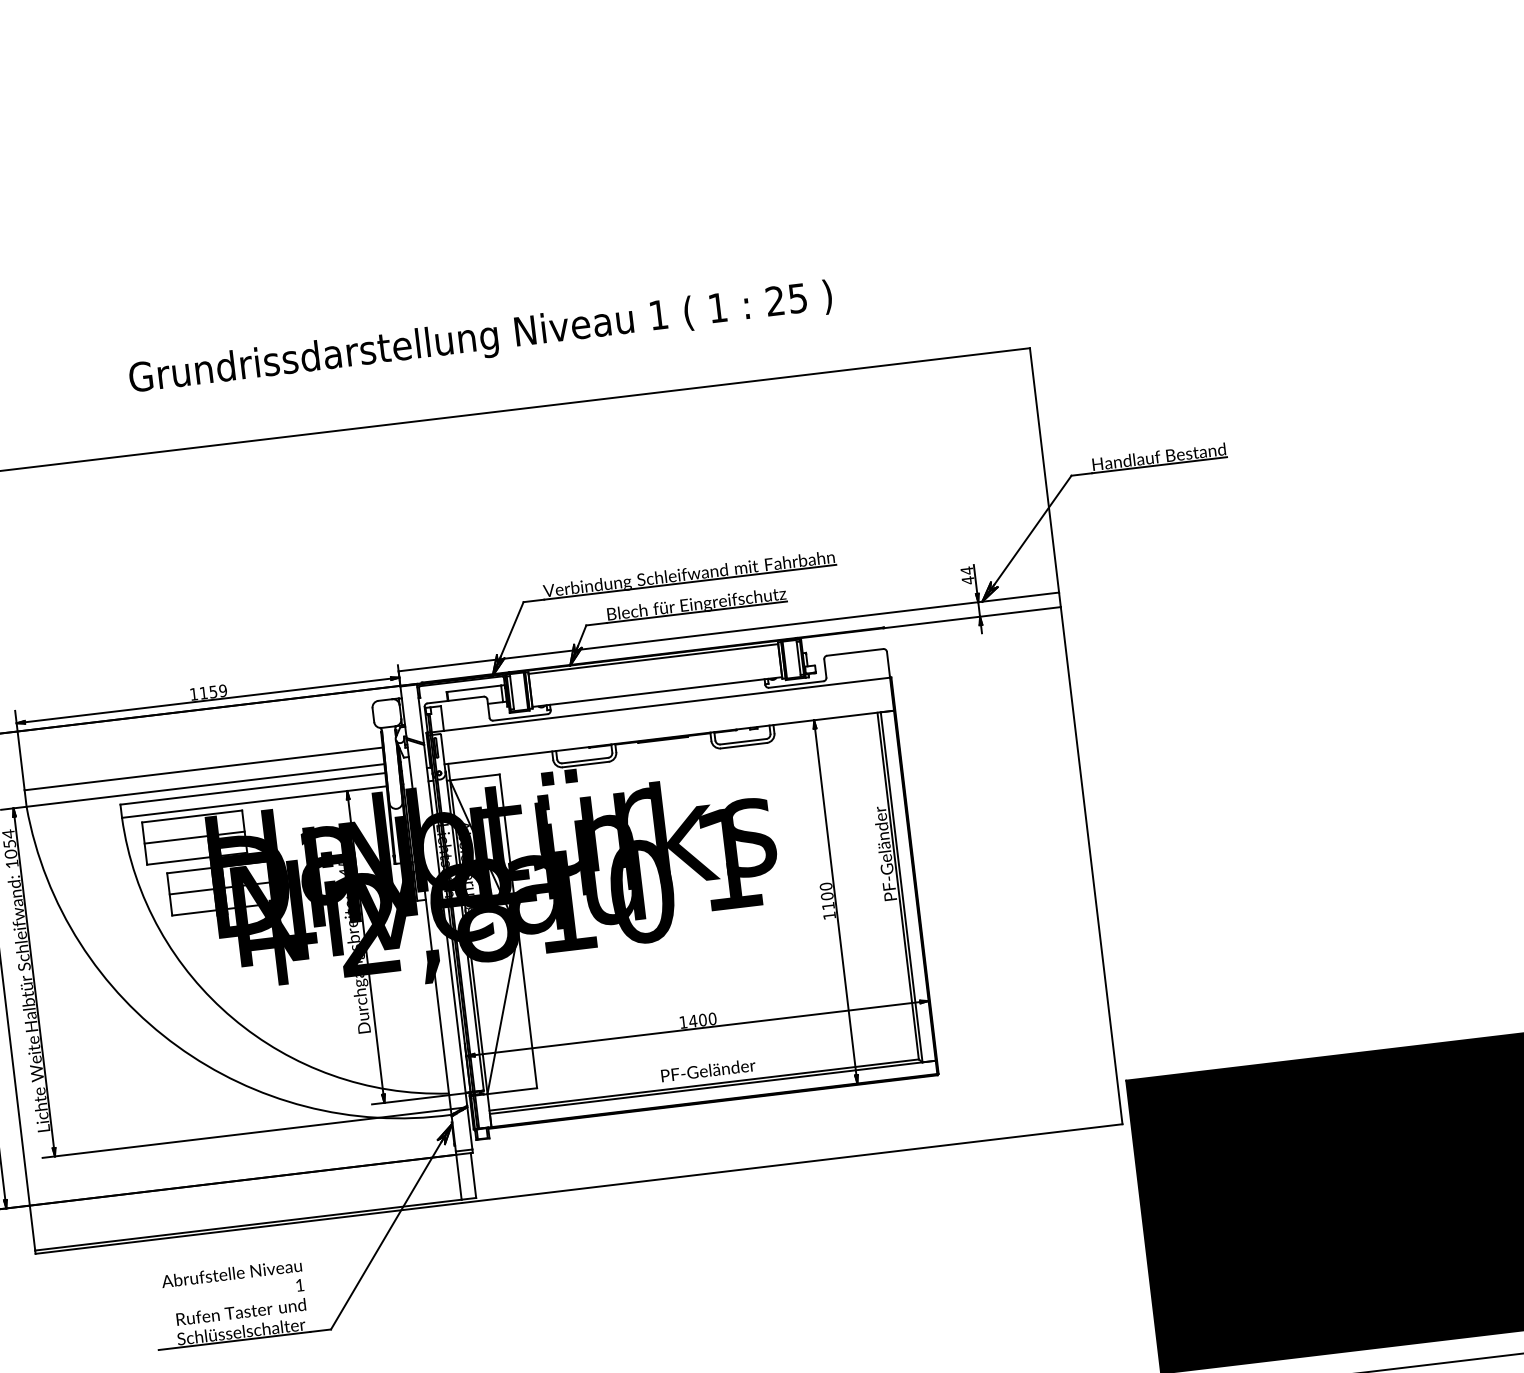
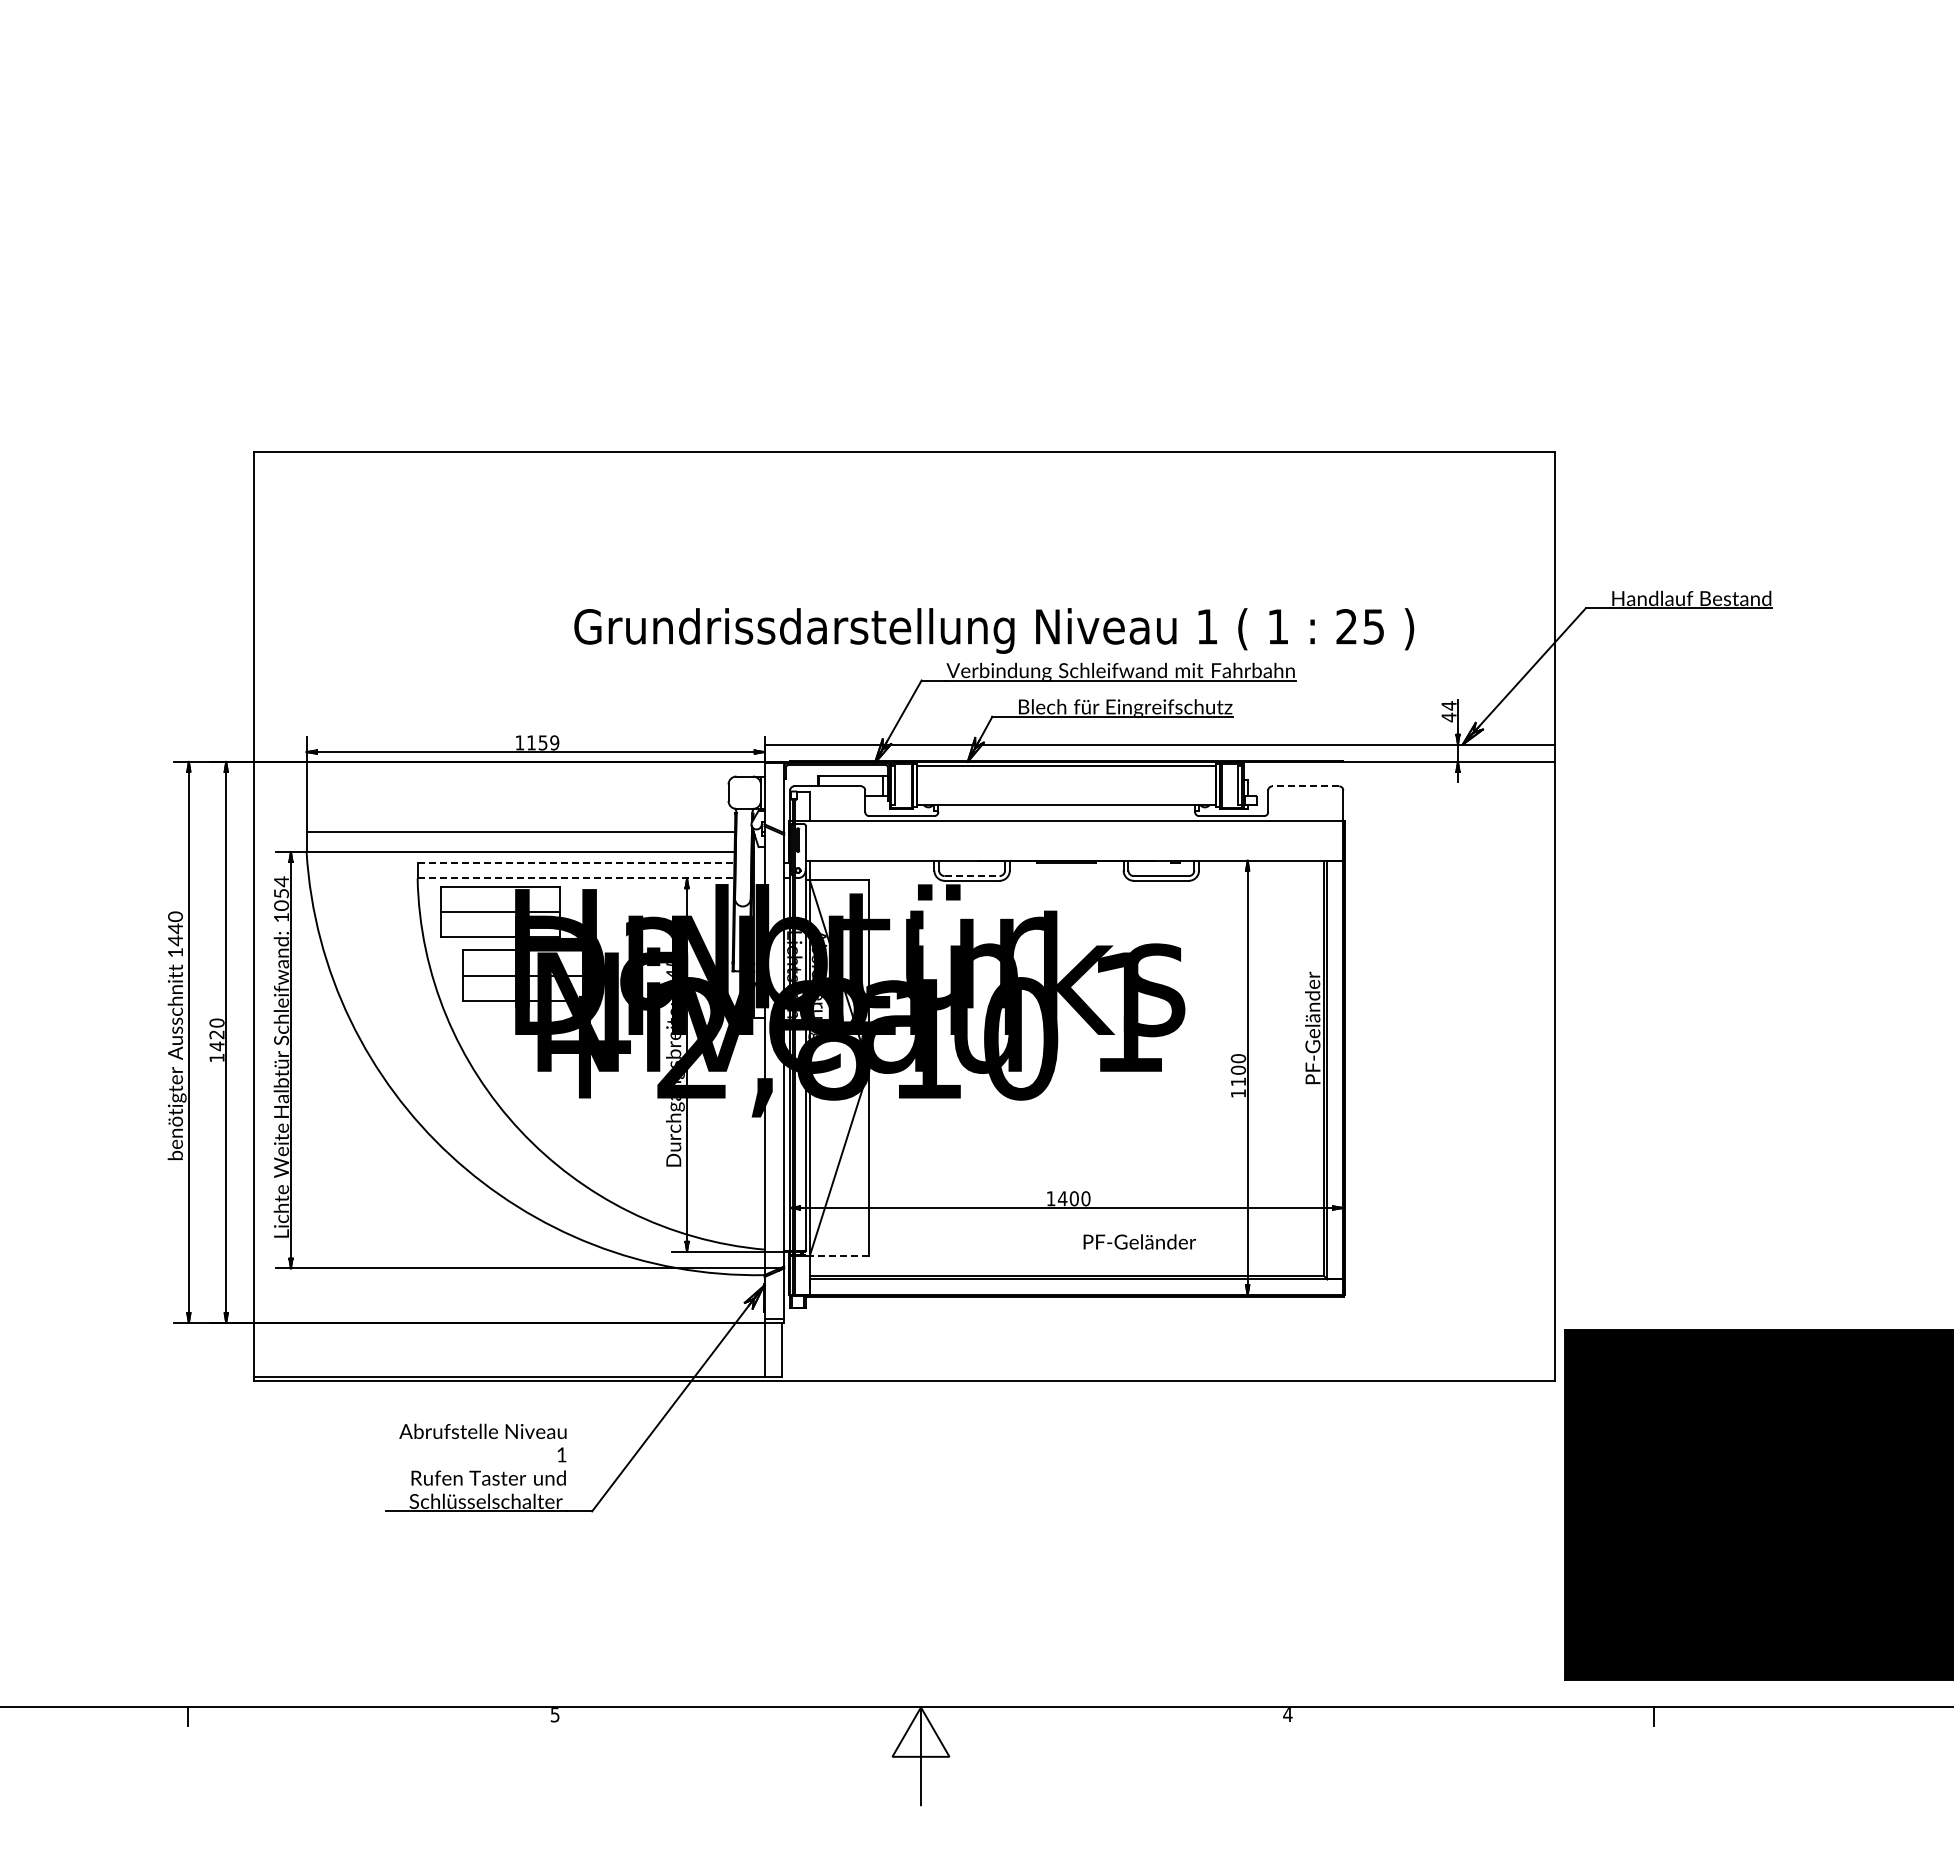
text: (481, 339) -> (994, 630), moved
line: (855, 652) -> (1305, 786), solid -> dashed
line: (585, 760) -> (972, 876), solid -> dashed
line: (253, 788) -> (576, 862), solid -> dashed
line: (254, 802) -> (576, 878), solid -> dashed
text: (708, 1070) -> (1139, 1241), moved
line: (512, 1090) -> (839, 1255), solid -> dashed

